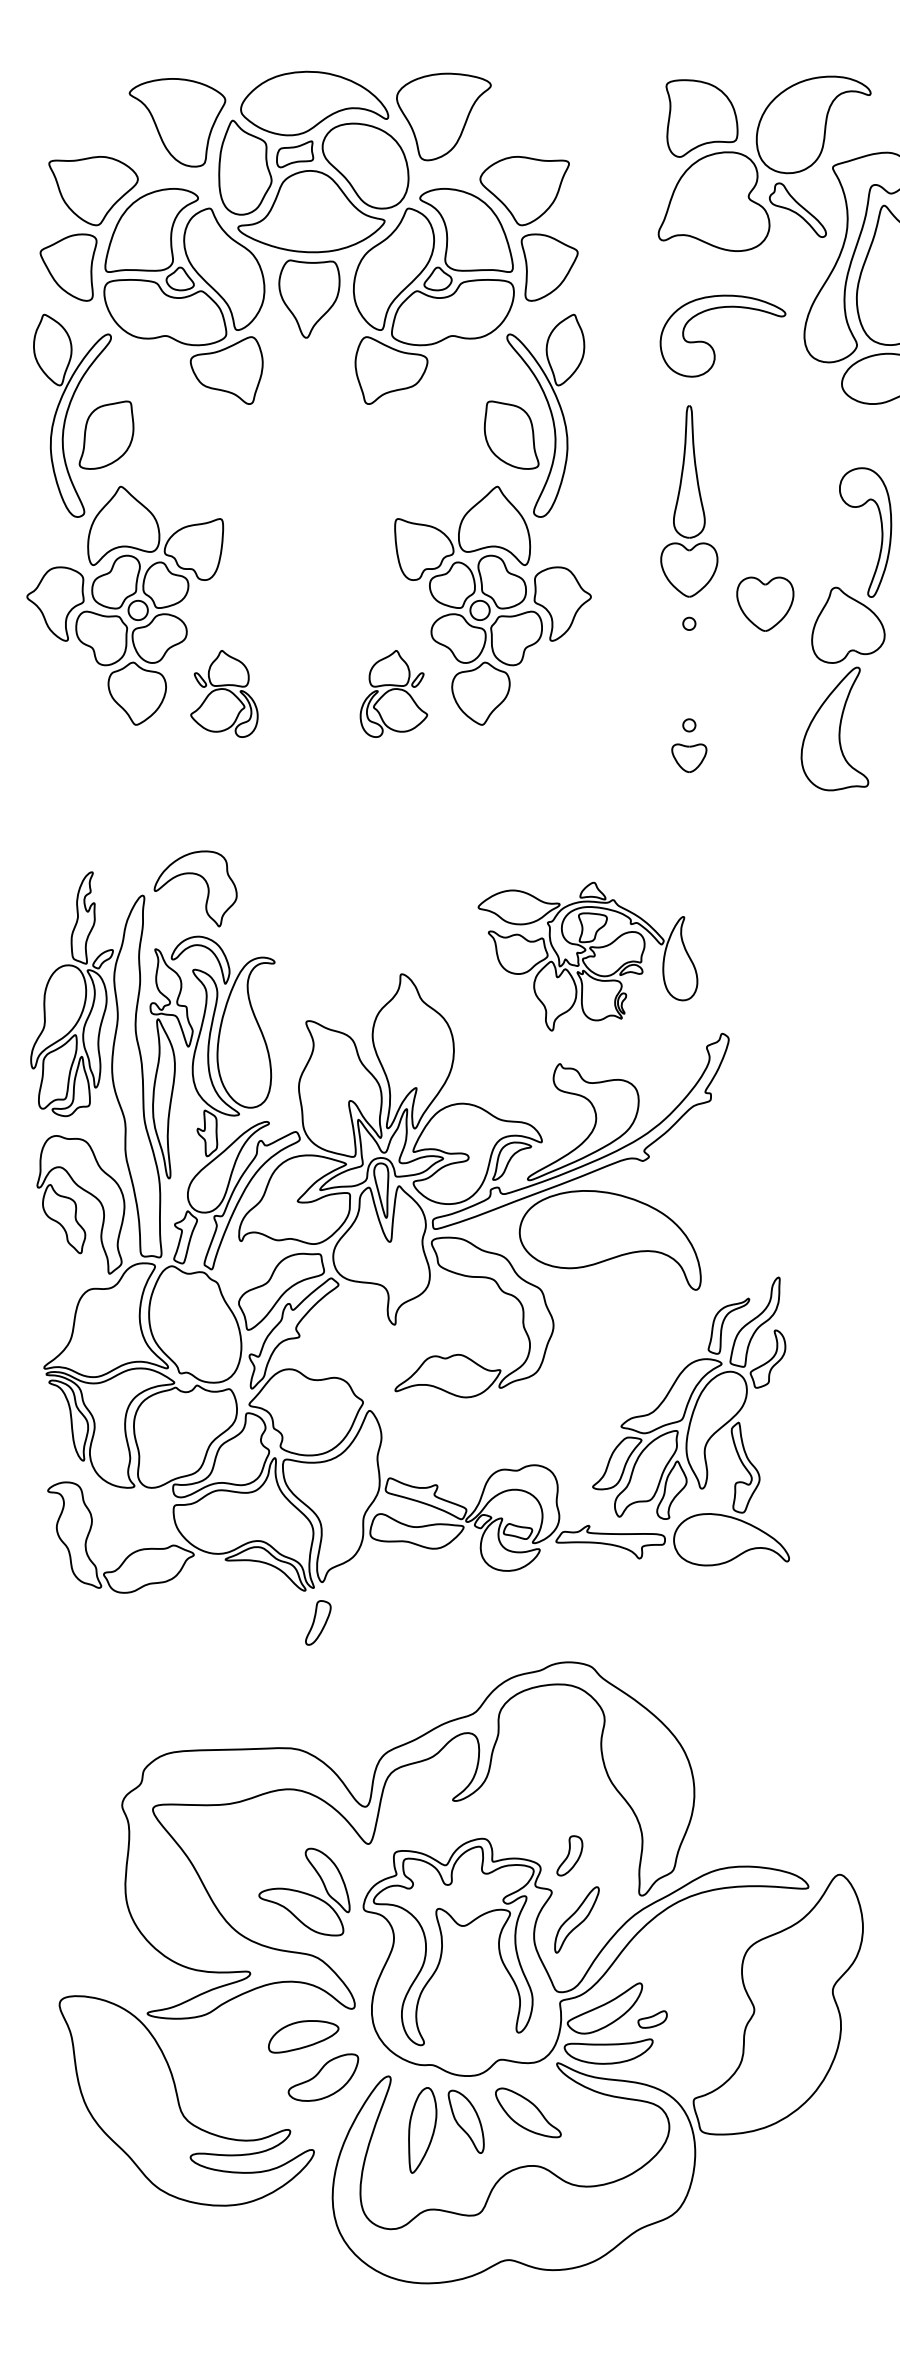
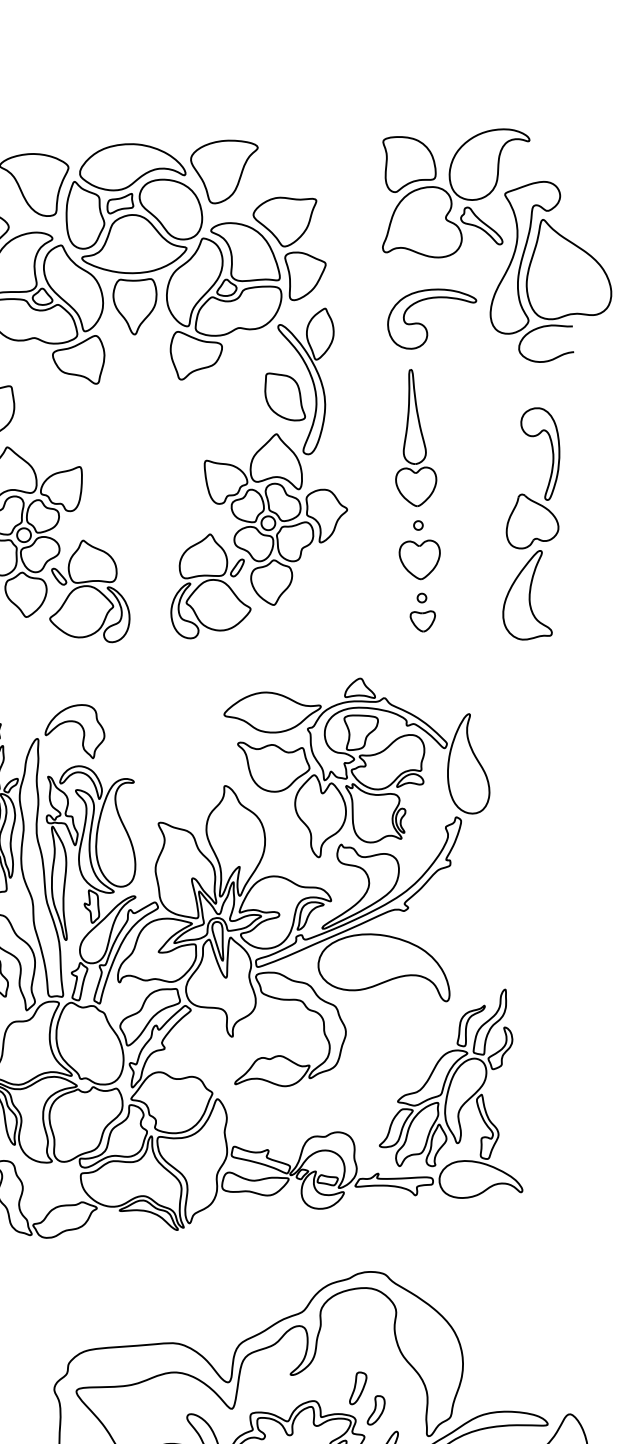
part: (765, 603) -> (420, 559), moved
part: (224, 693) -> (88, 591), size x1.67
part: (393, 693) -> (209, 585), size x1.67
part: (587, 956) -> (357, 766), size x1.67
part: (318, 1622) -> (358, 1387), moved

